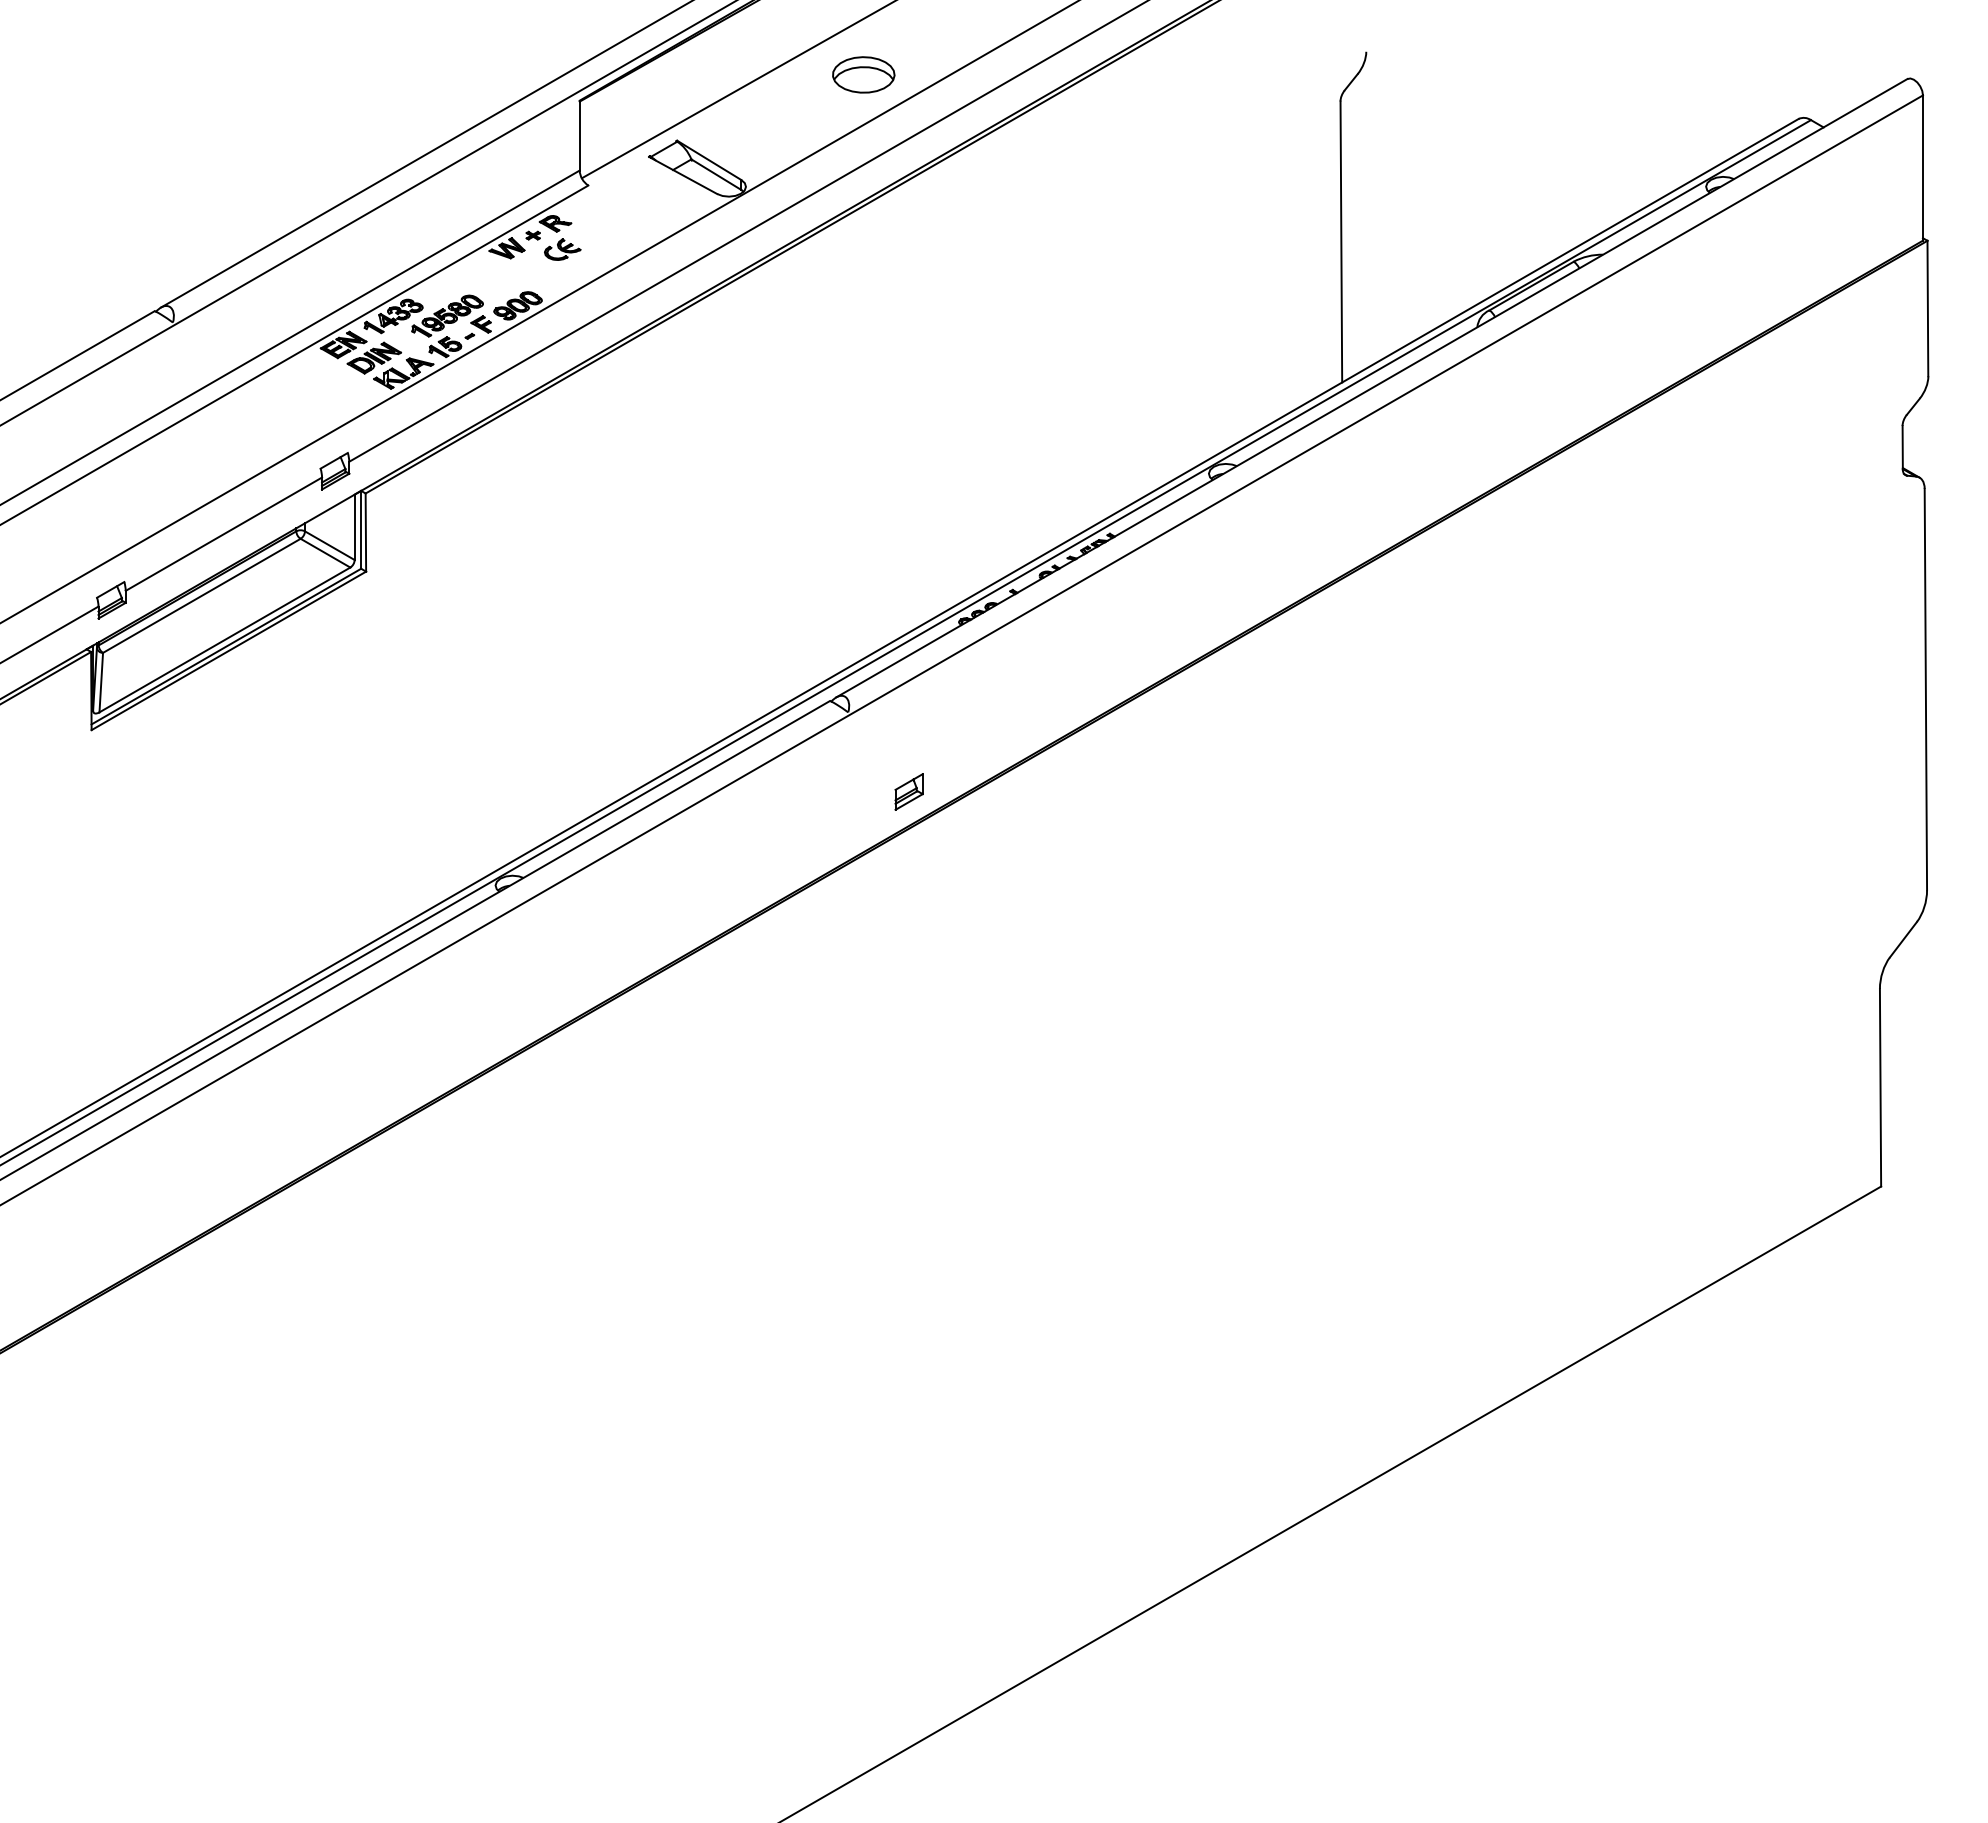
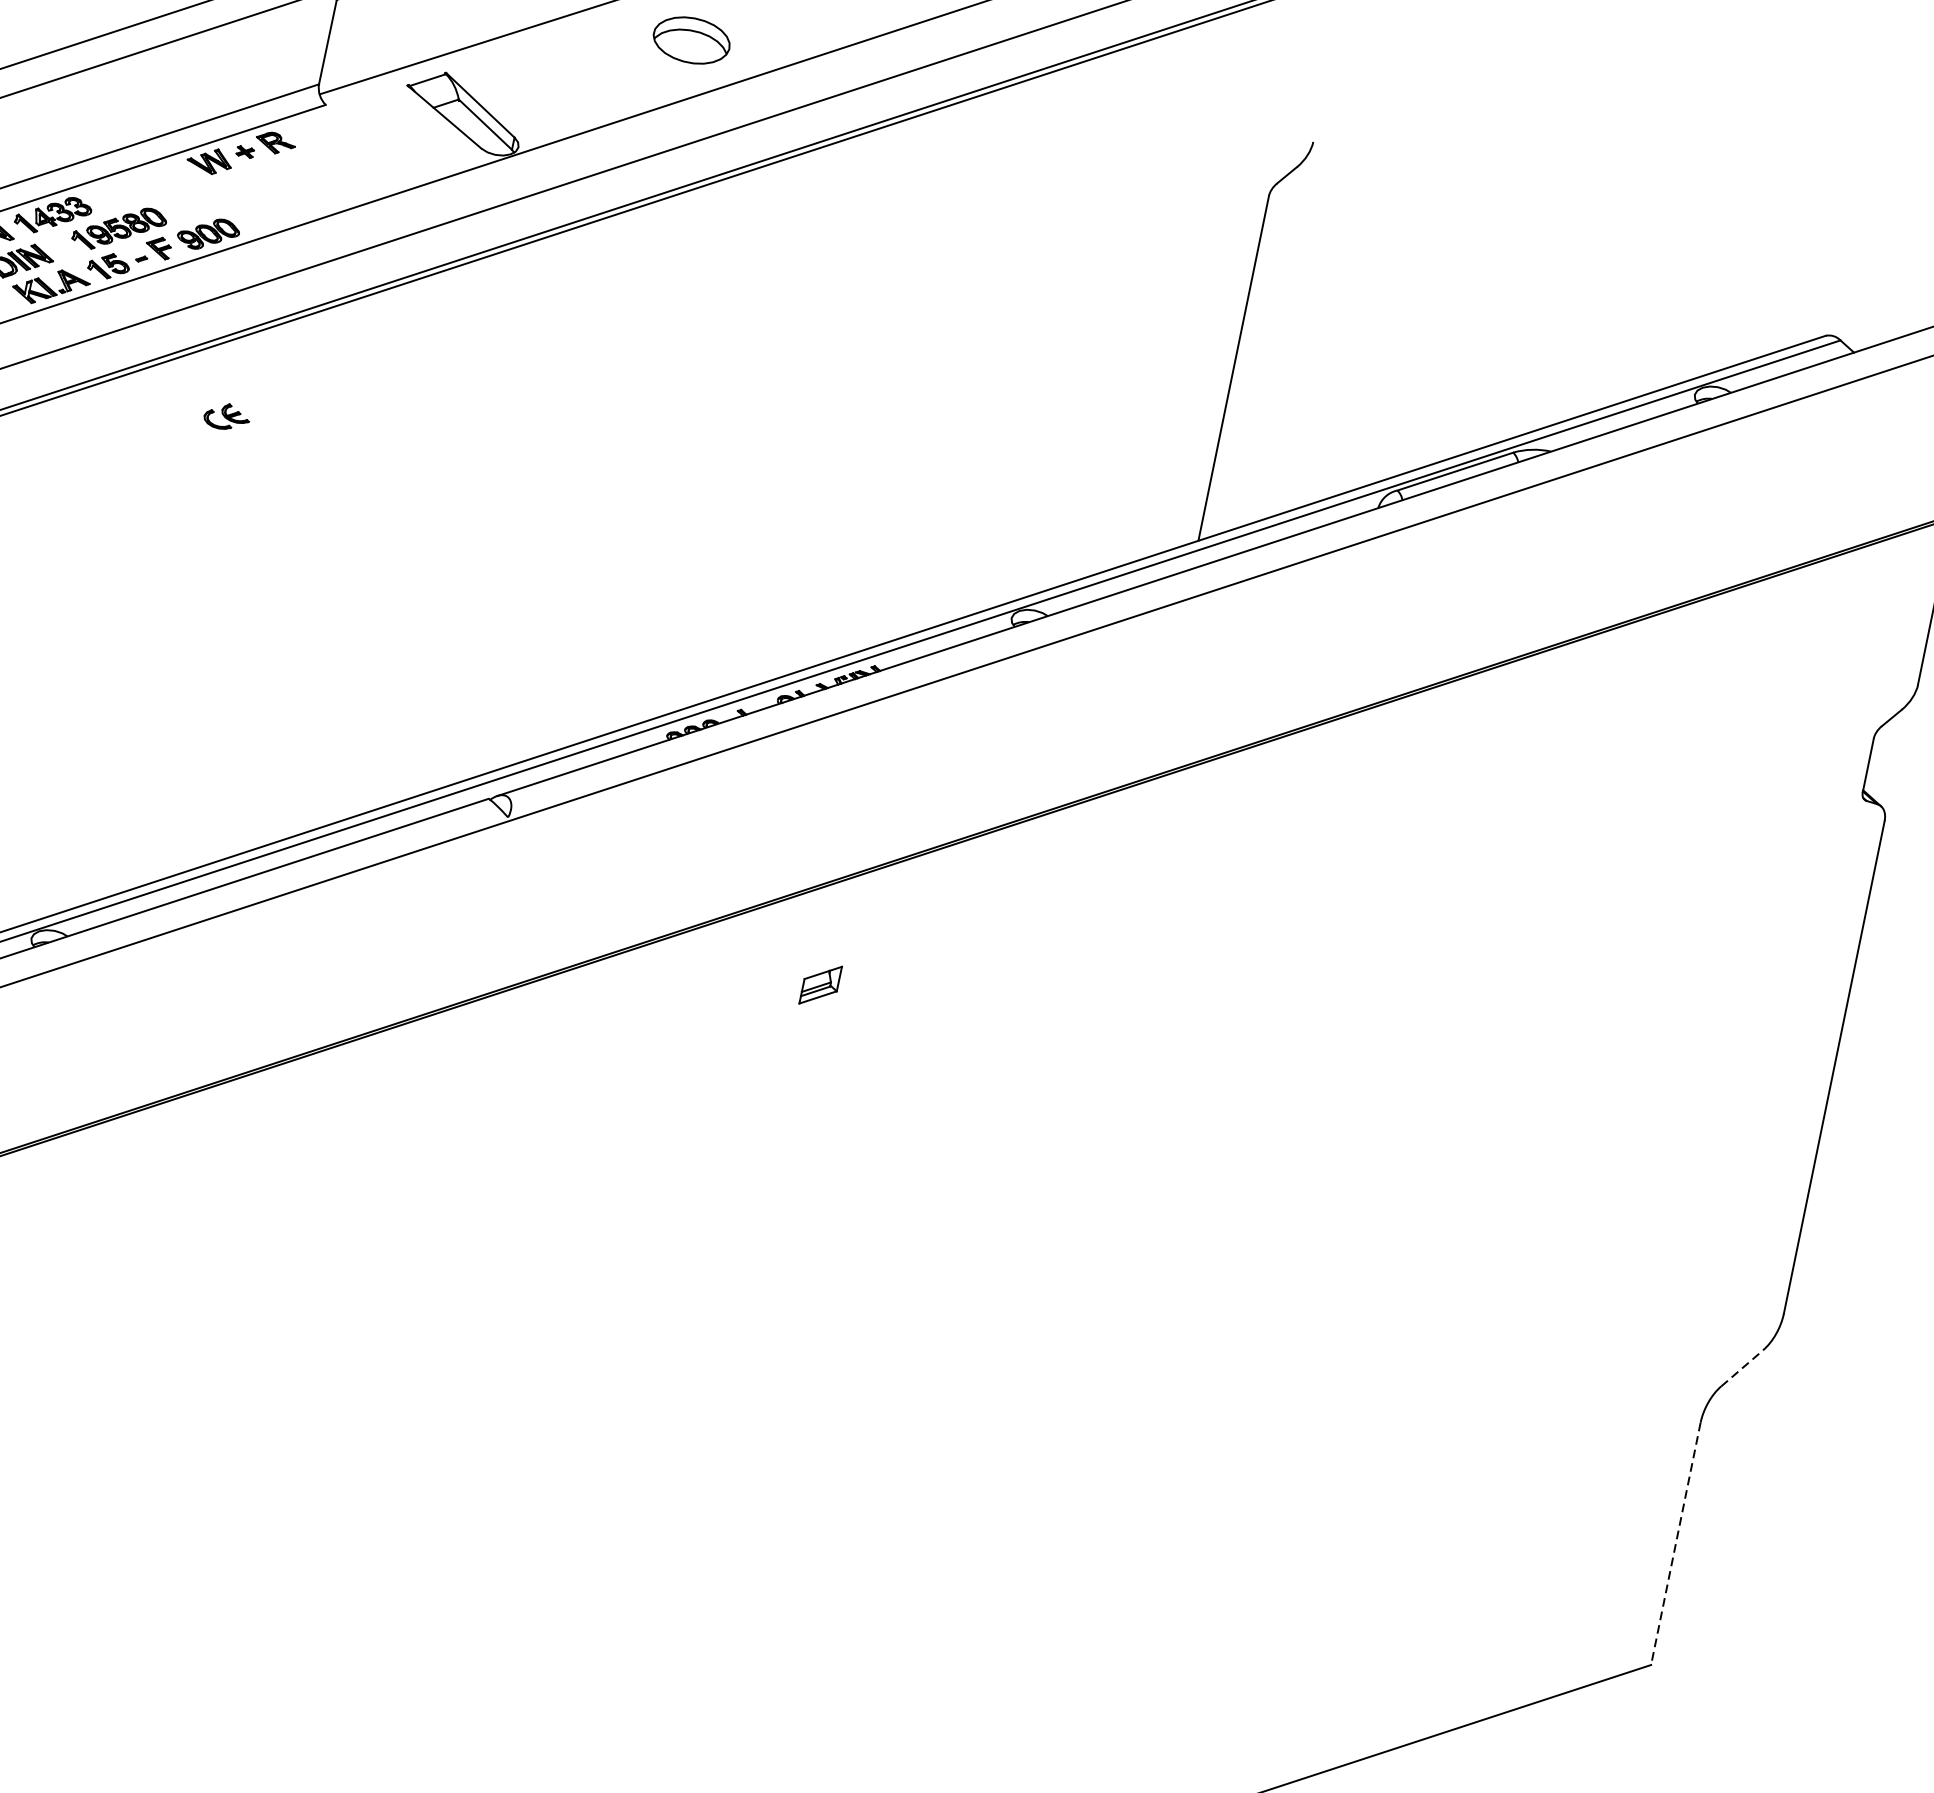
part: (562, 249) -> (226, 416), moved
part: (908, 791) -> (820, 984), moved
line: (1903, 939) -> (1742, 1368), solid -> dashed
line: (1880, 1087) -> (1675, 1543), solid -> dashed

